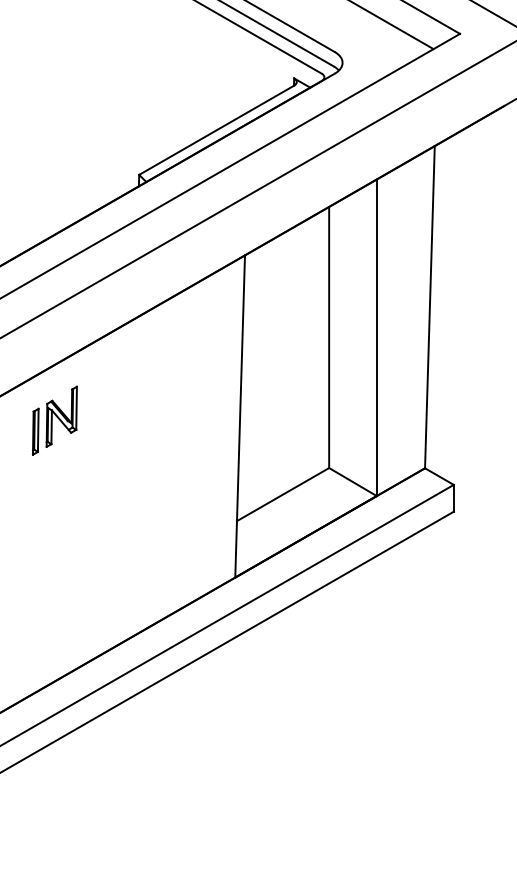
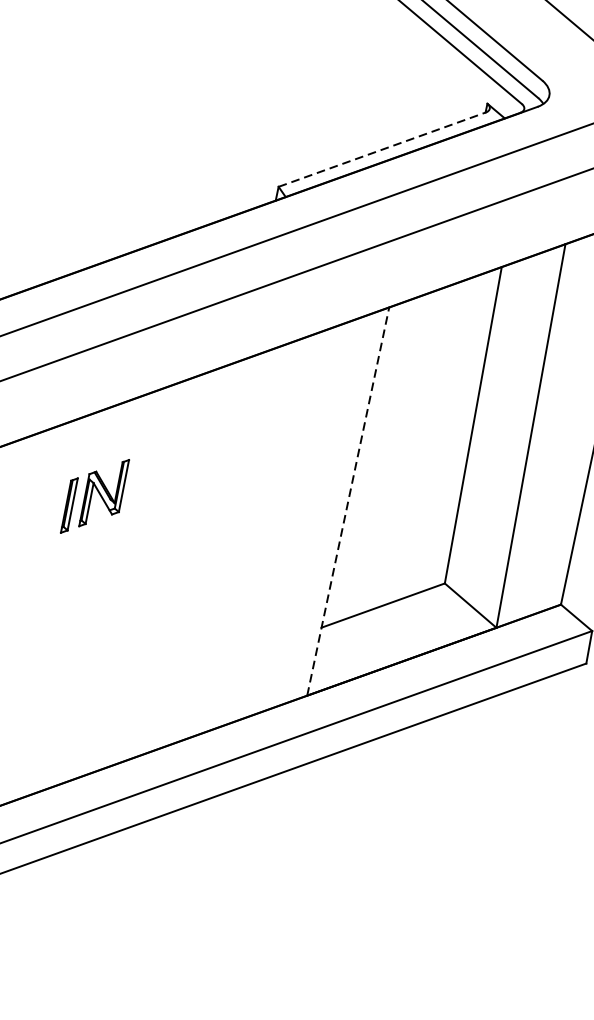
line: (217, 130) -> (383, 150), solid -> dashed
line: (240, 416) -> (348, 501), solid -> dashed
part: (54, 420) -> (94, 495), moved

